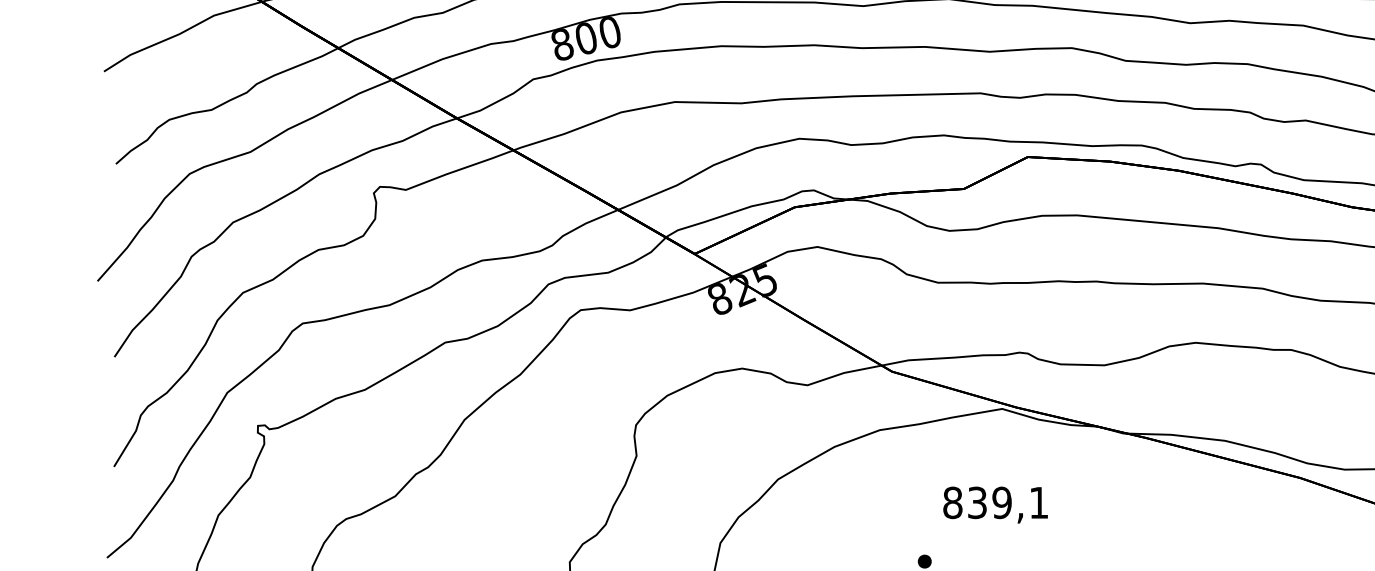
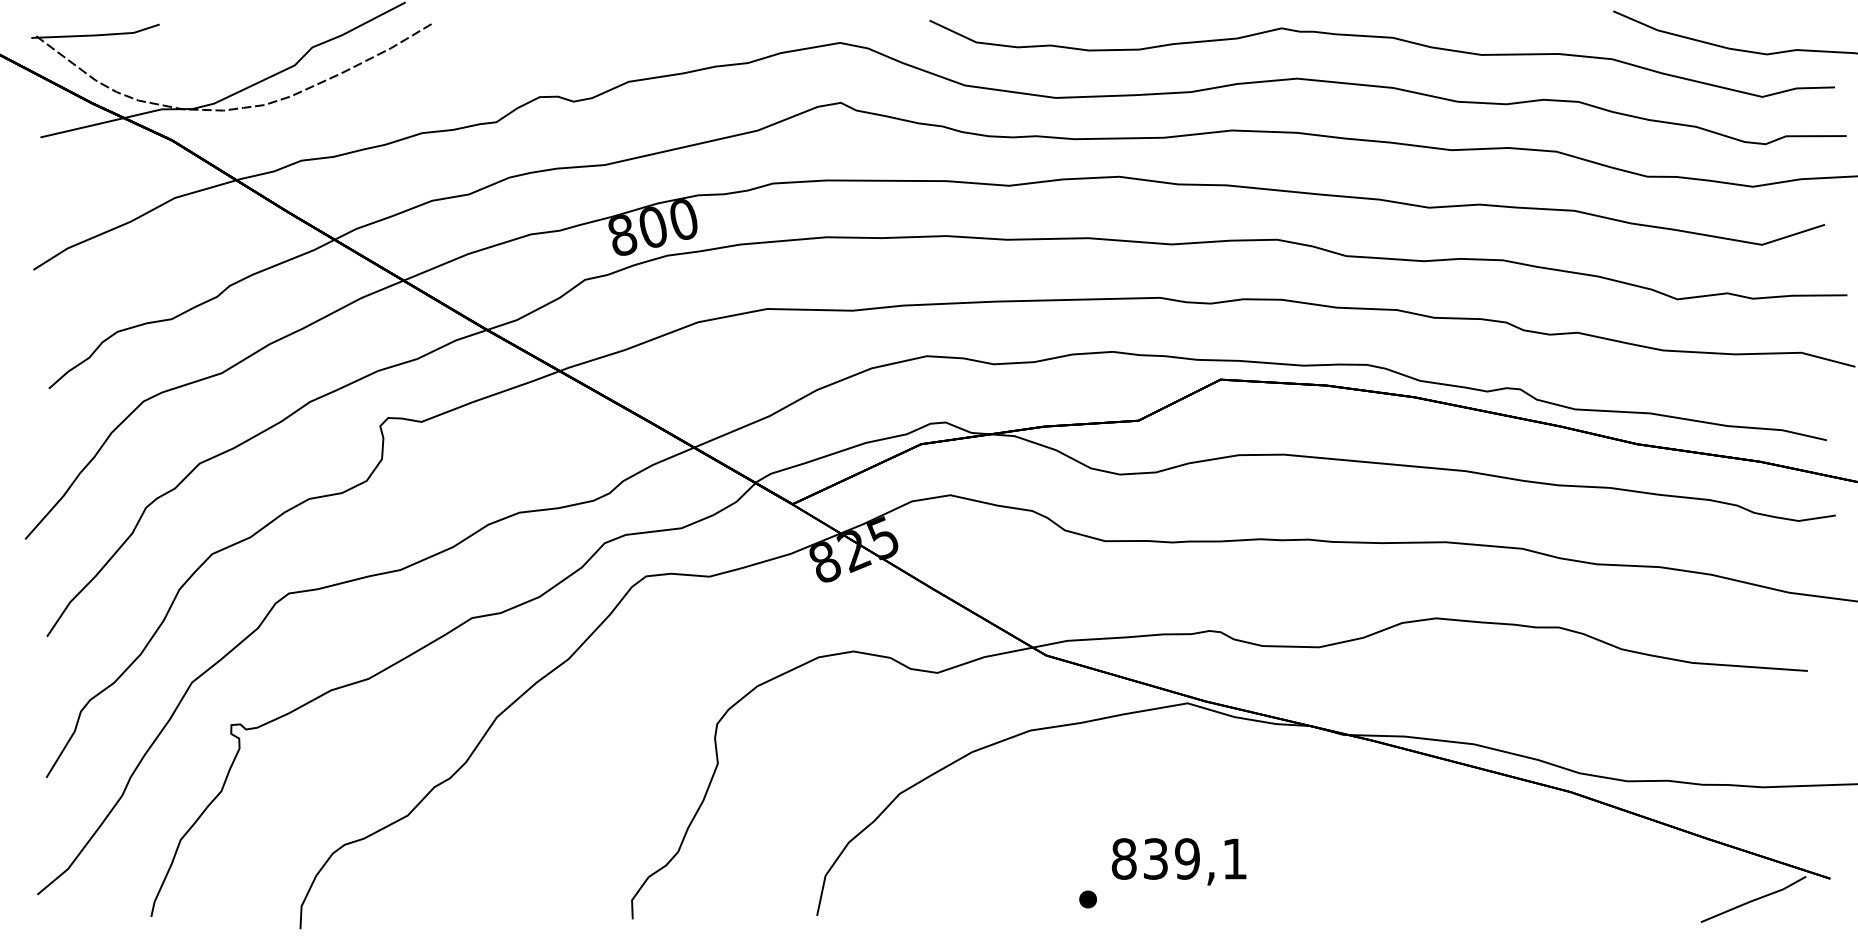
text: (995, 504) -> (1179, 861), moved

